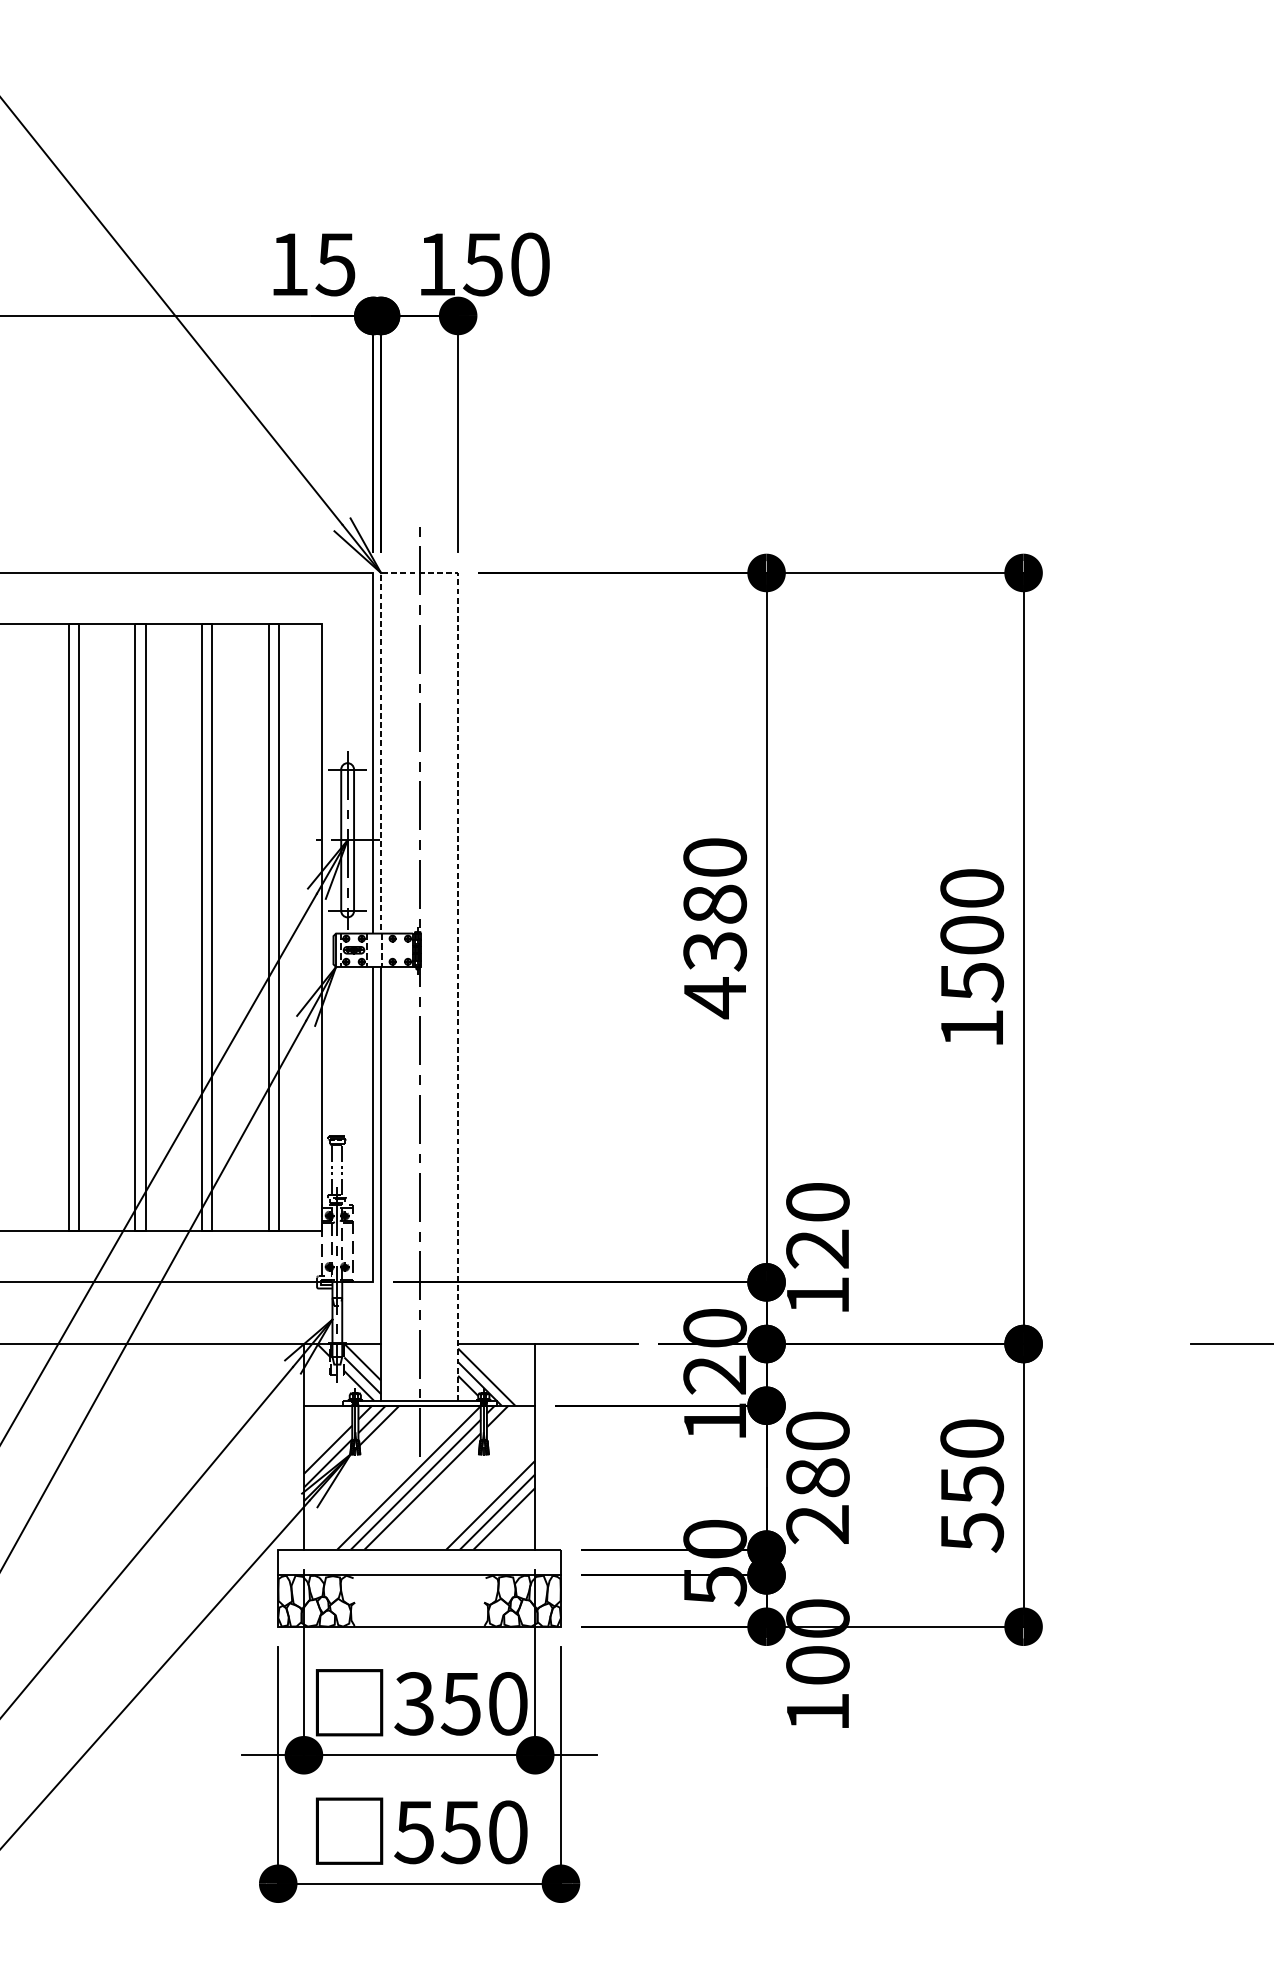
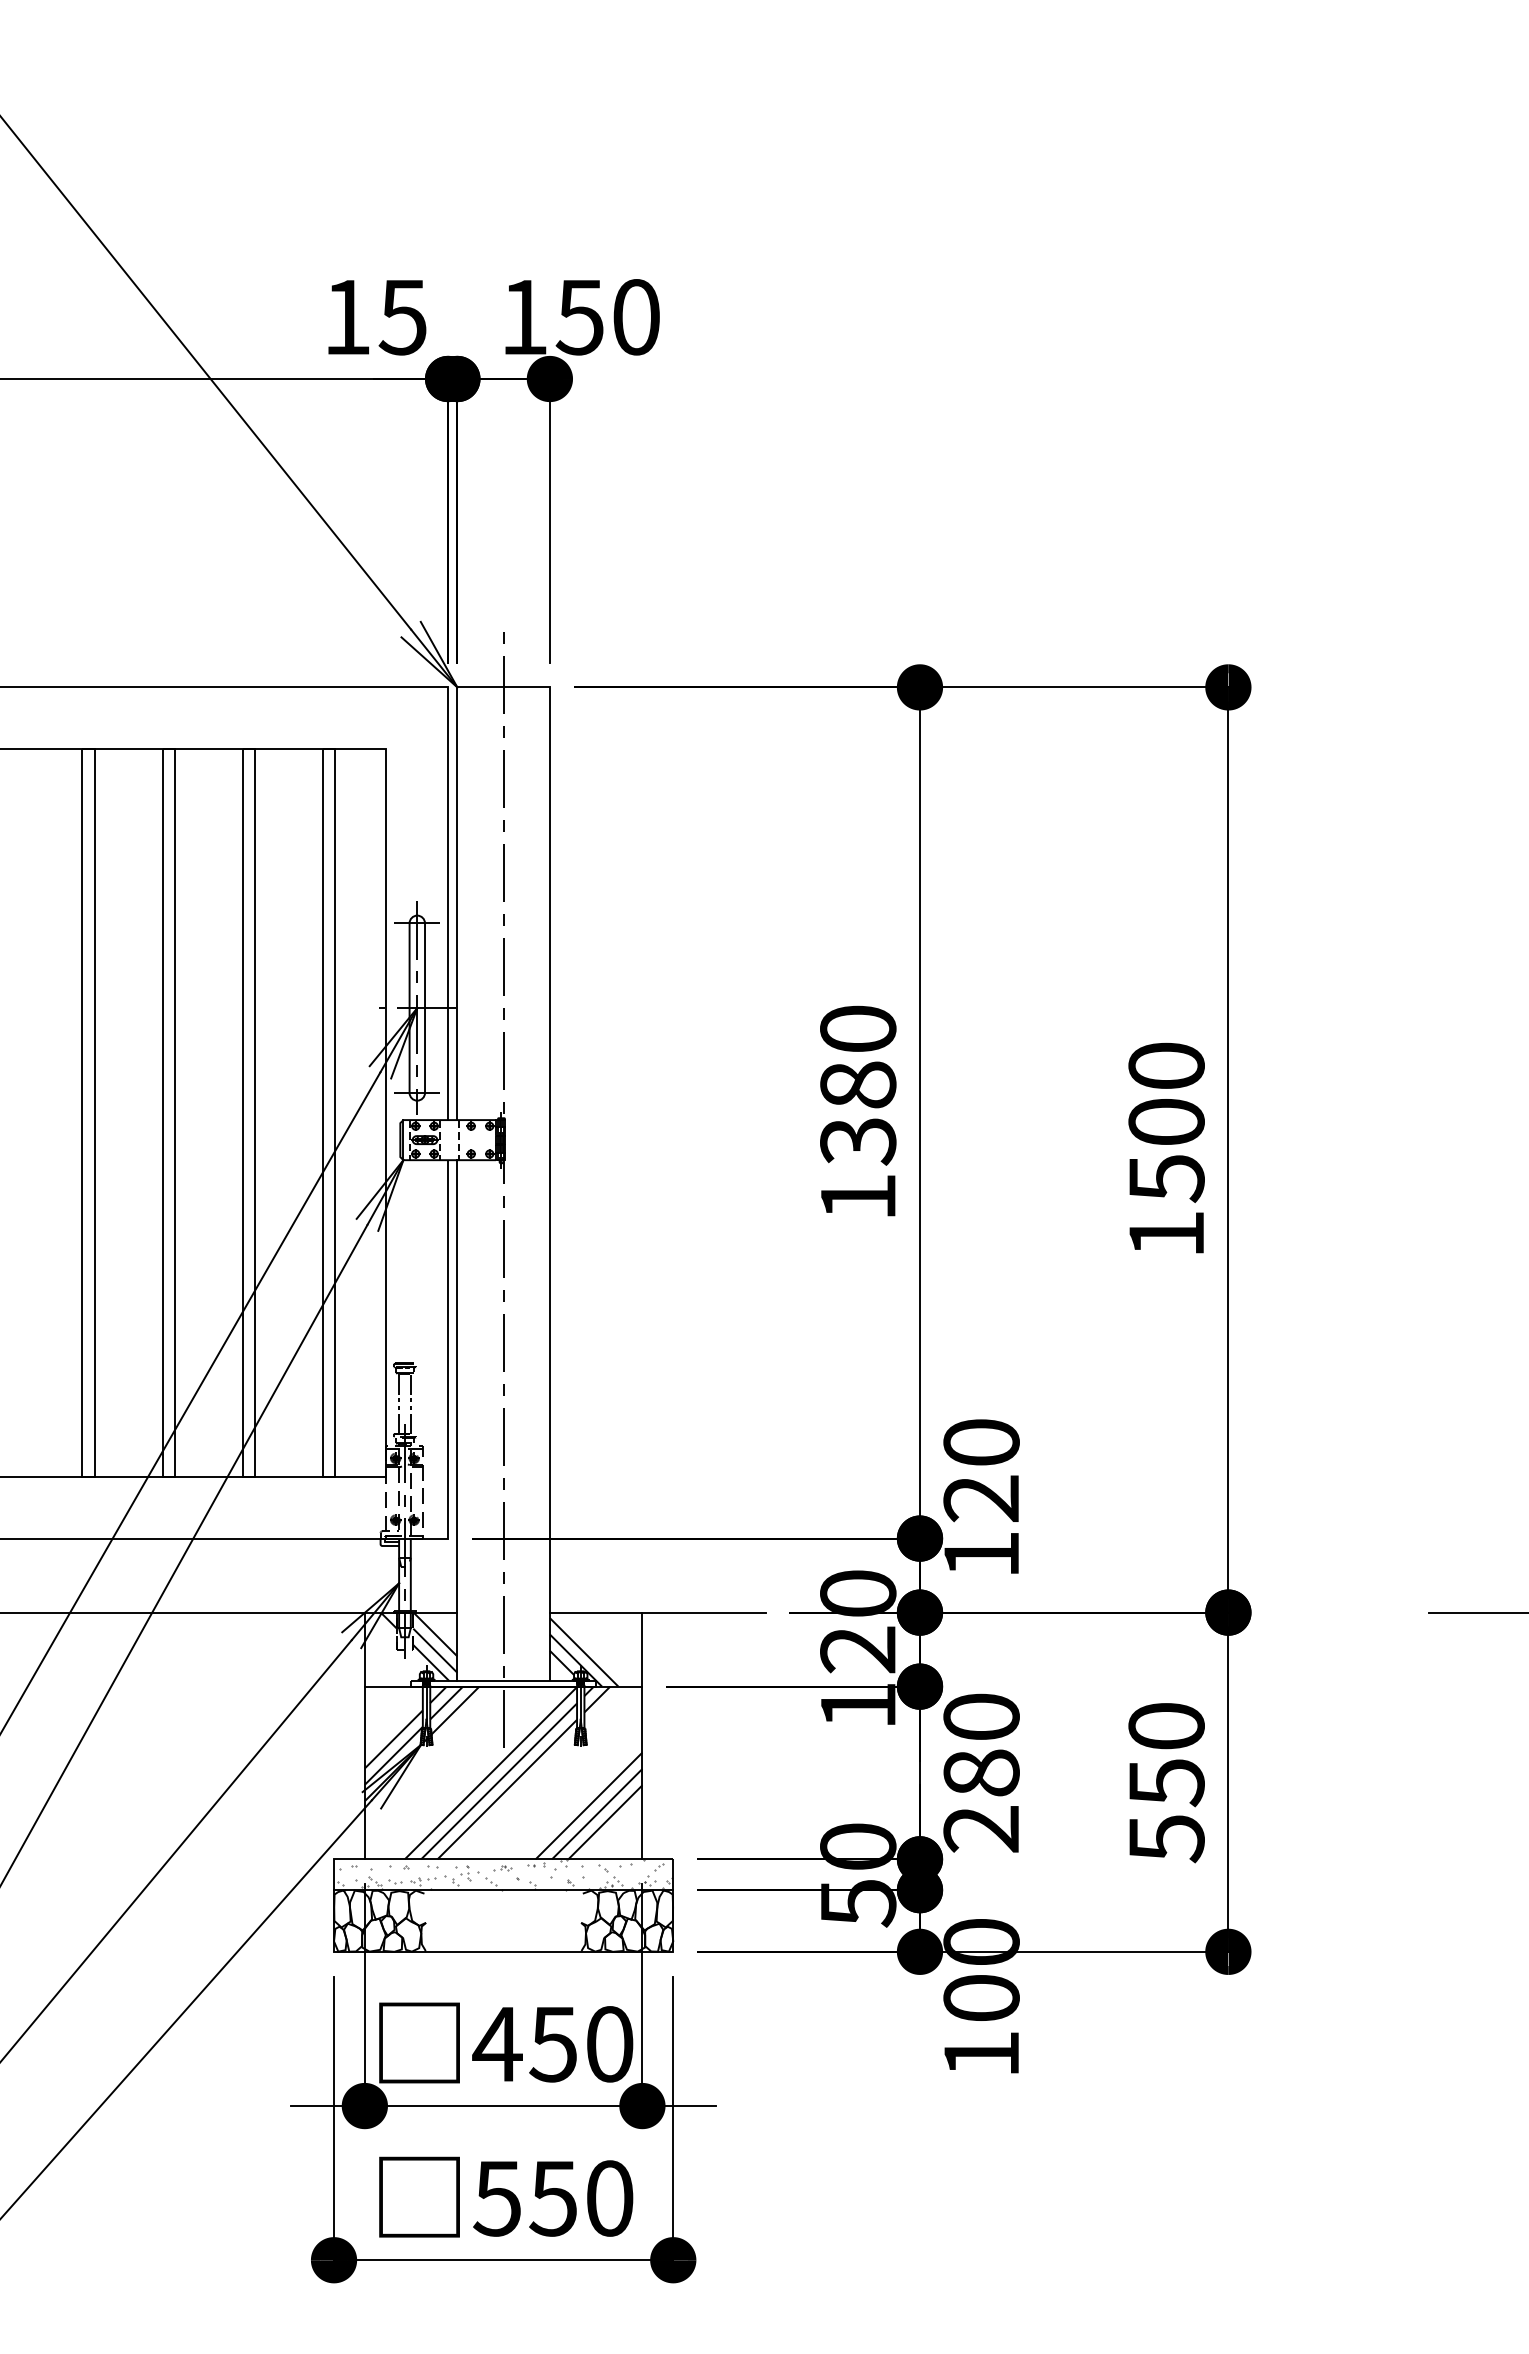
line: (457, 767) -> (549, 920), dashed -> solid
text: (715, 998) -> (858, 1197), 4380 -> 1380
hatch: (420, 1562) -> (504, 1874), added
text: (414, 1703) -> (497, 2044), 350 -> 450

